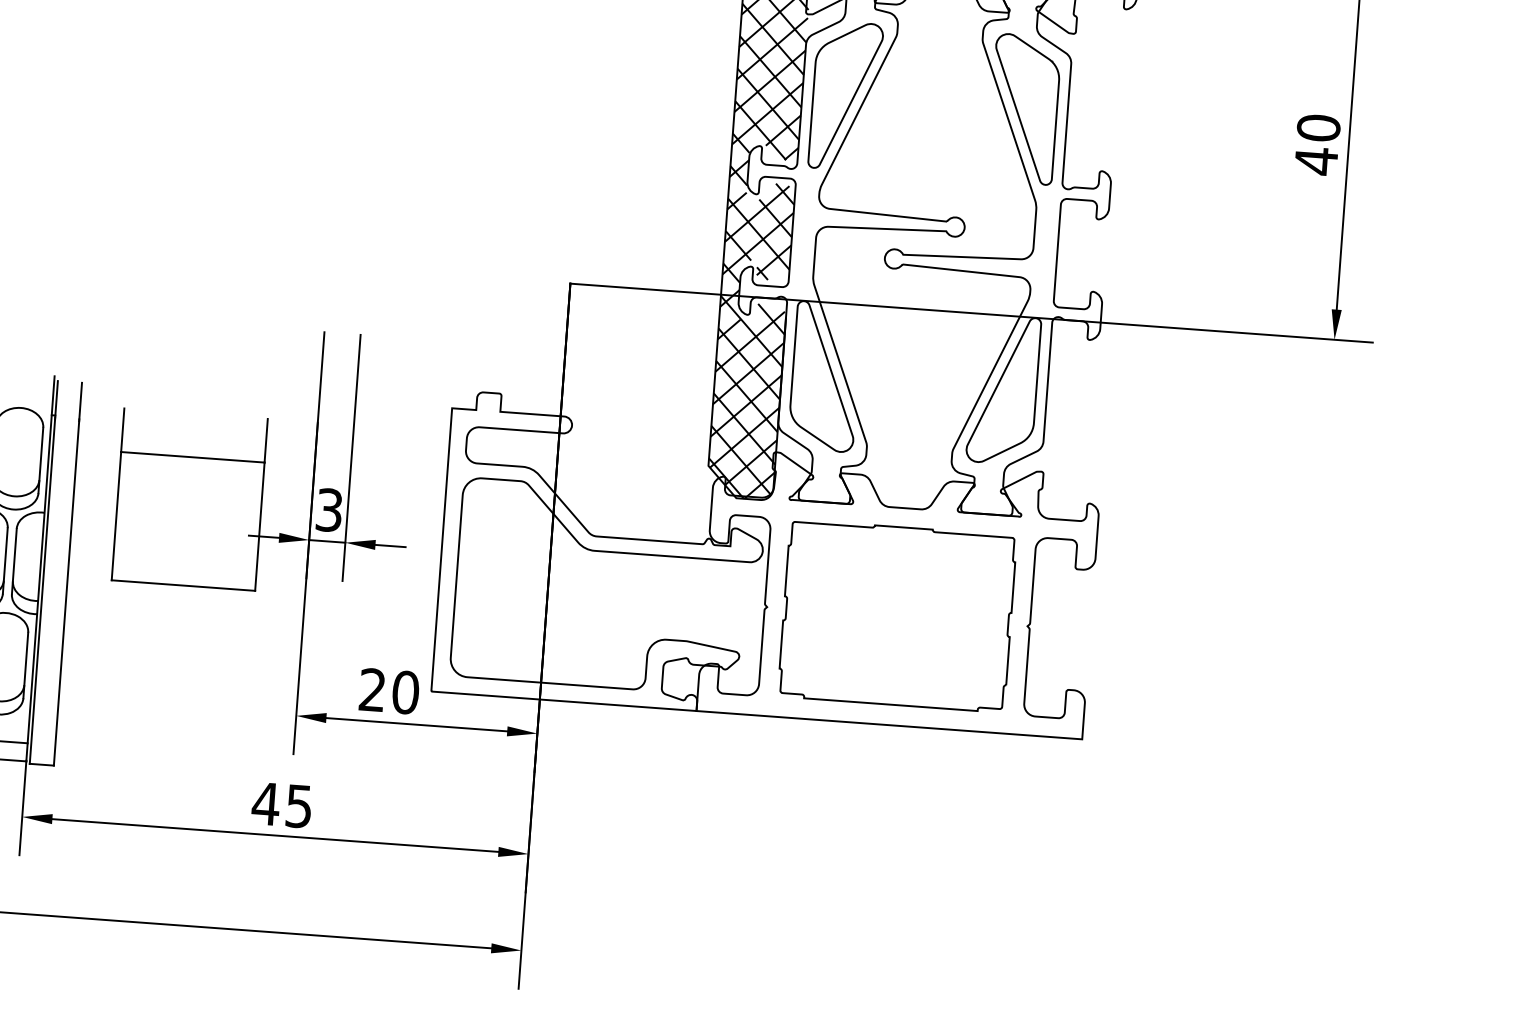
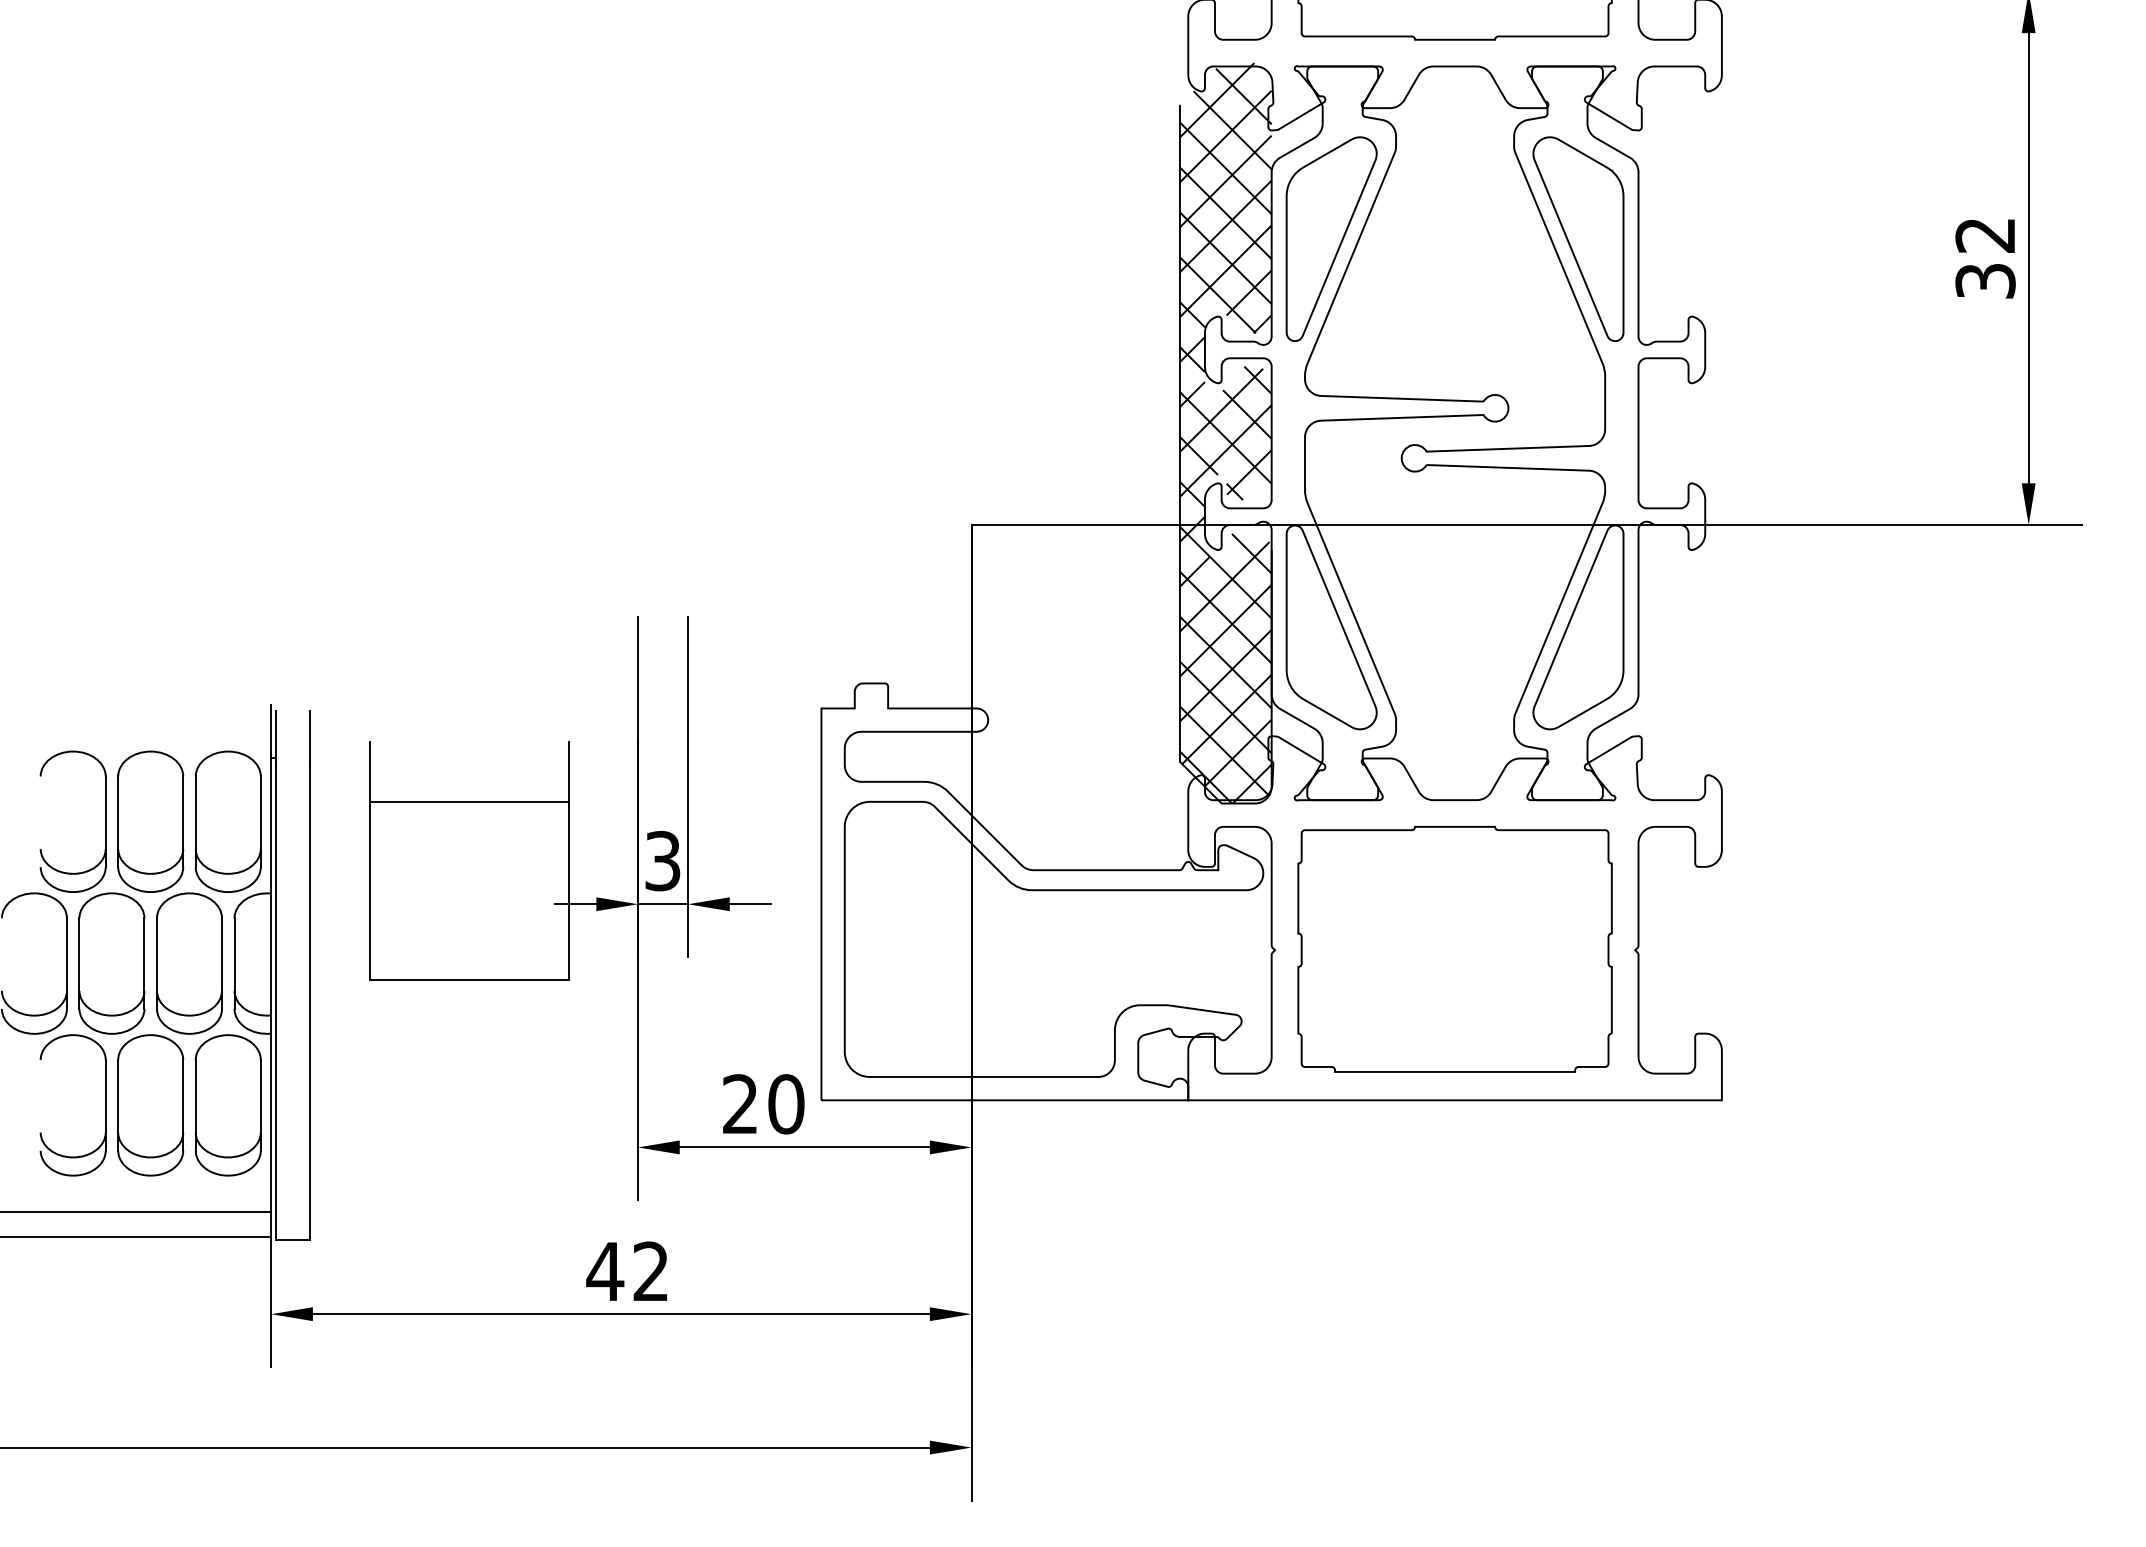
text: (1317, 144) -> (1985, 258), 40 -> 32
text: (298, 806) -> (650, 1271), 45 -> 42

